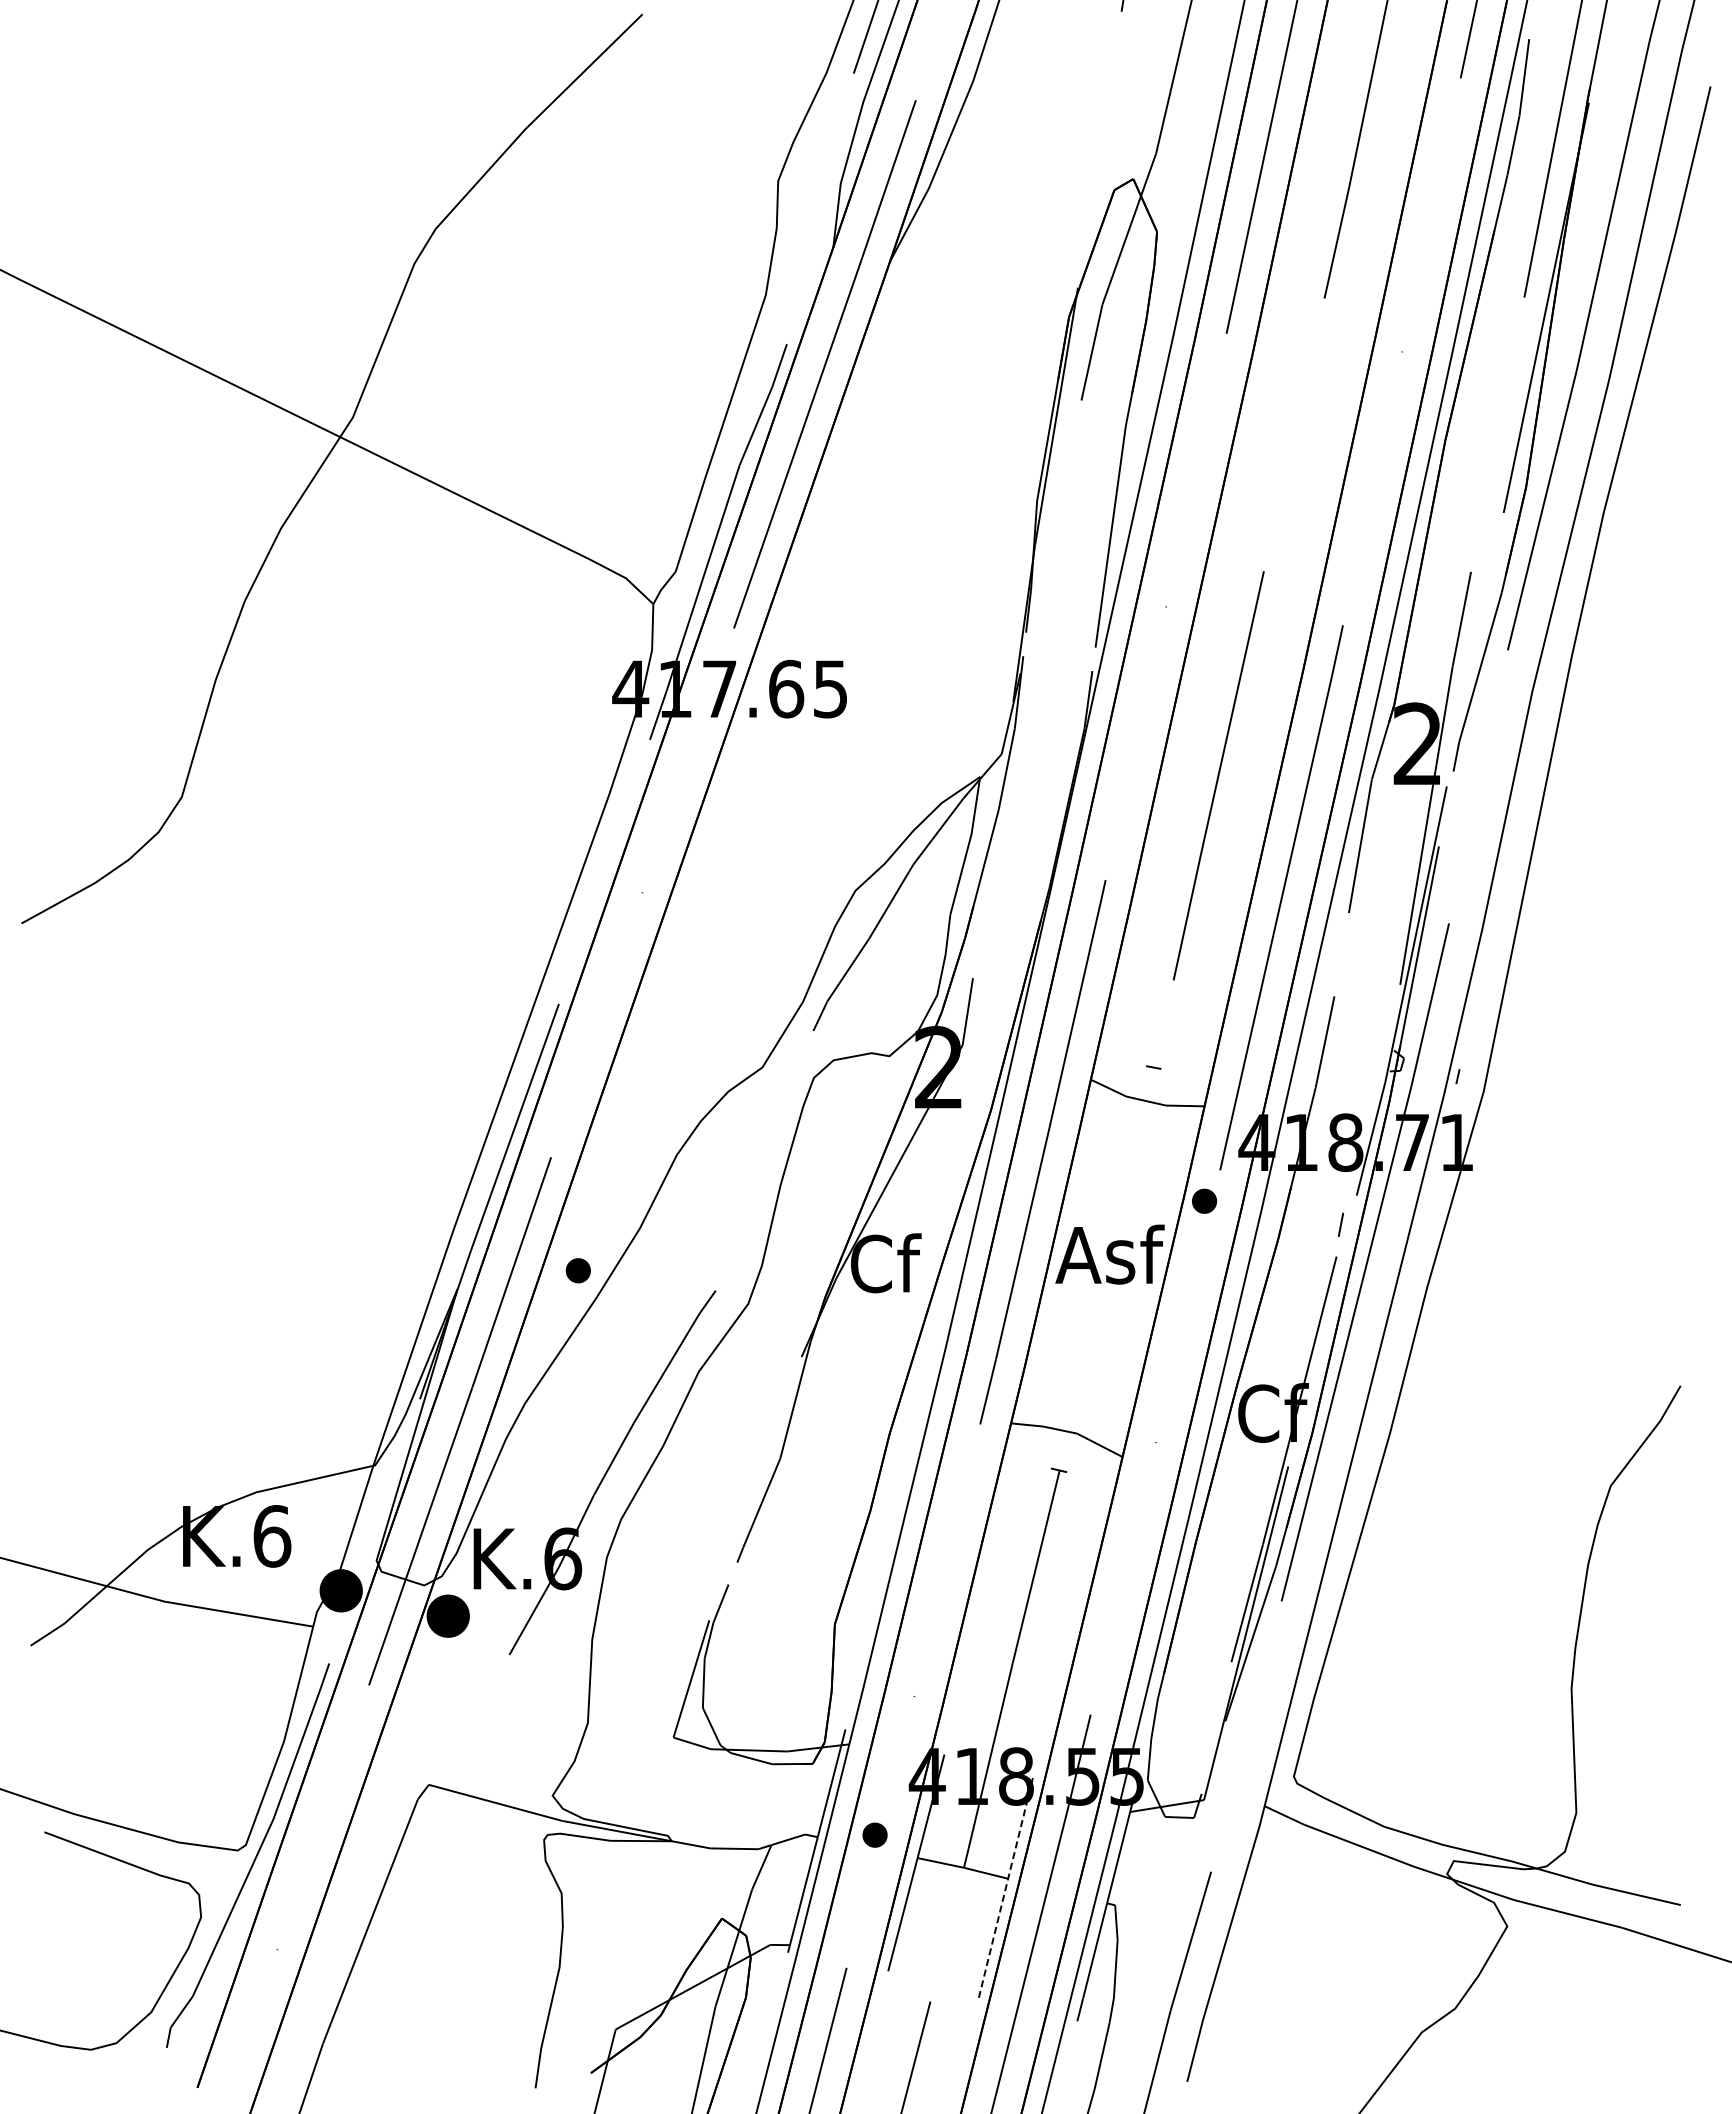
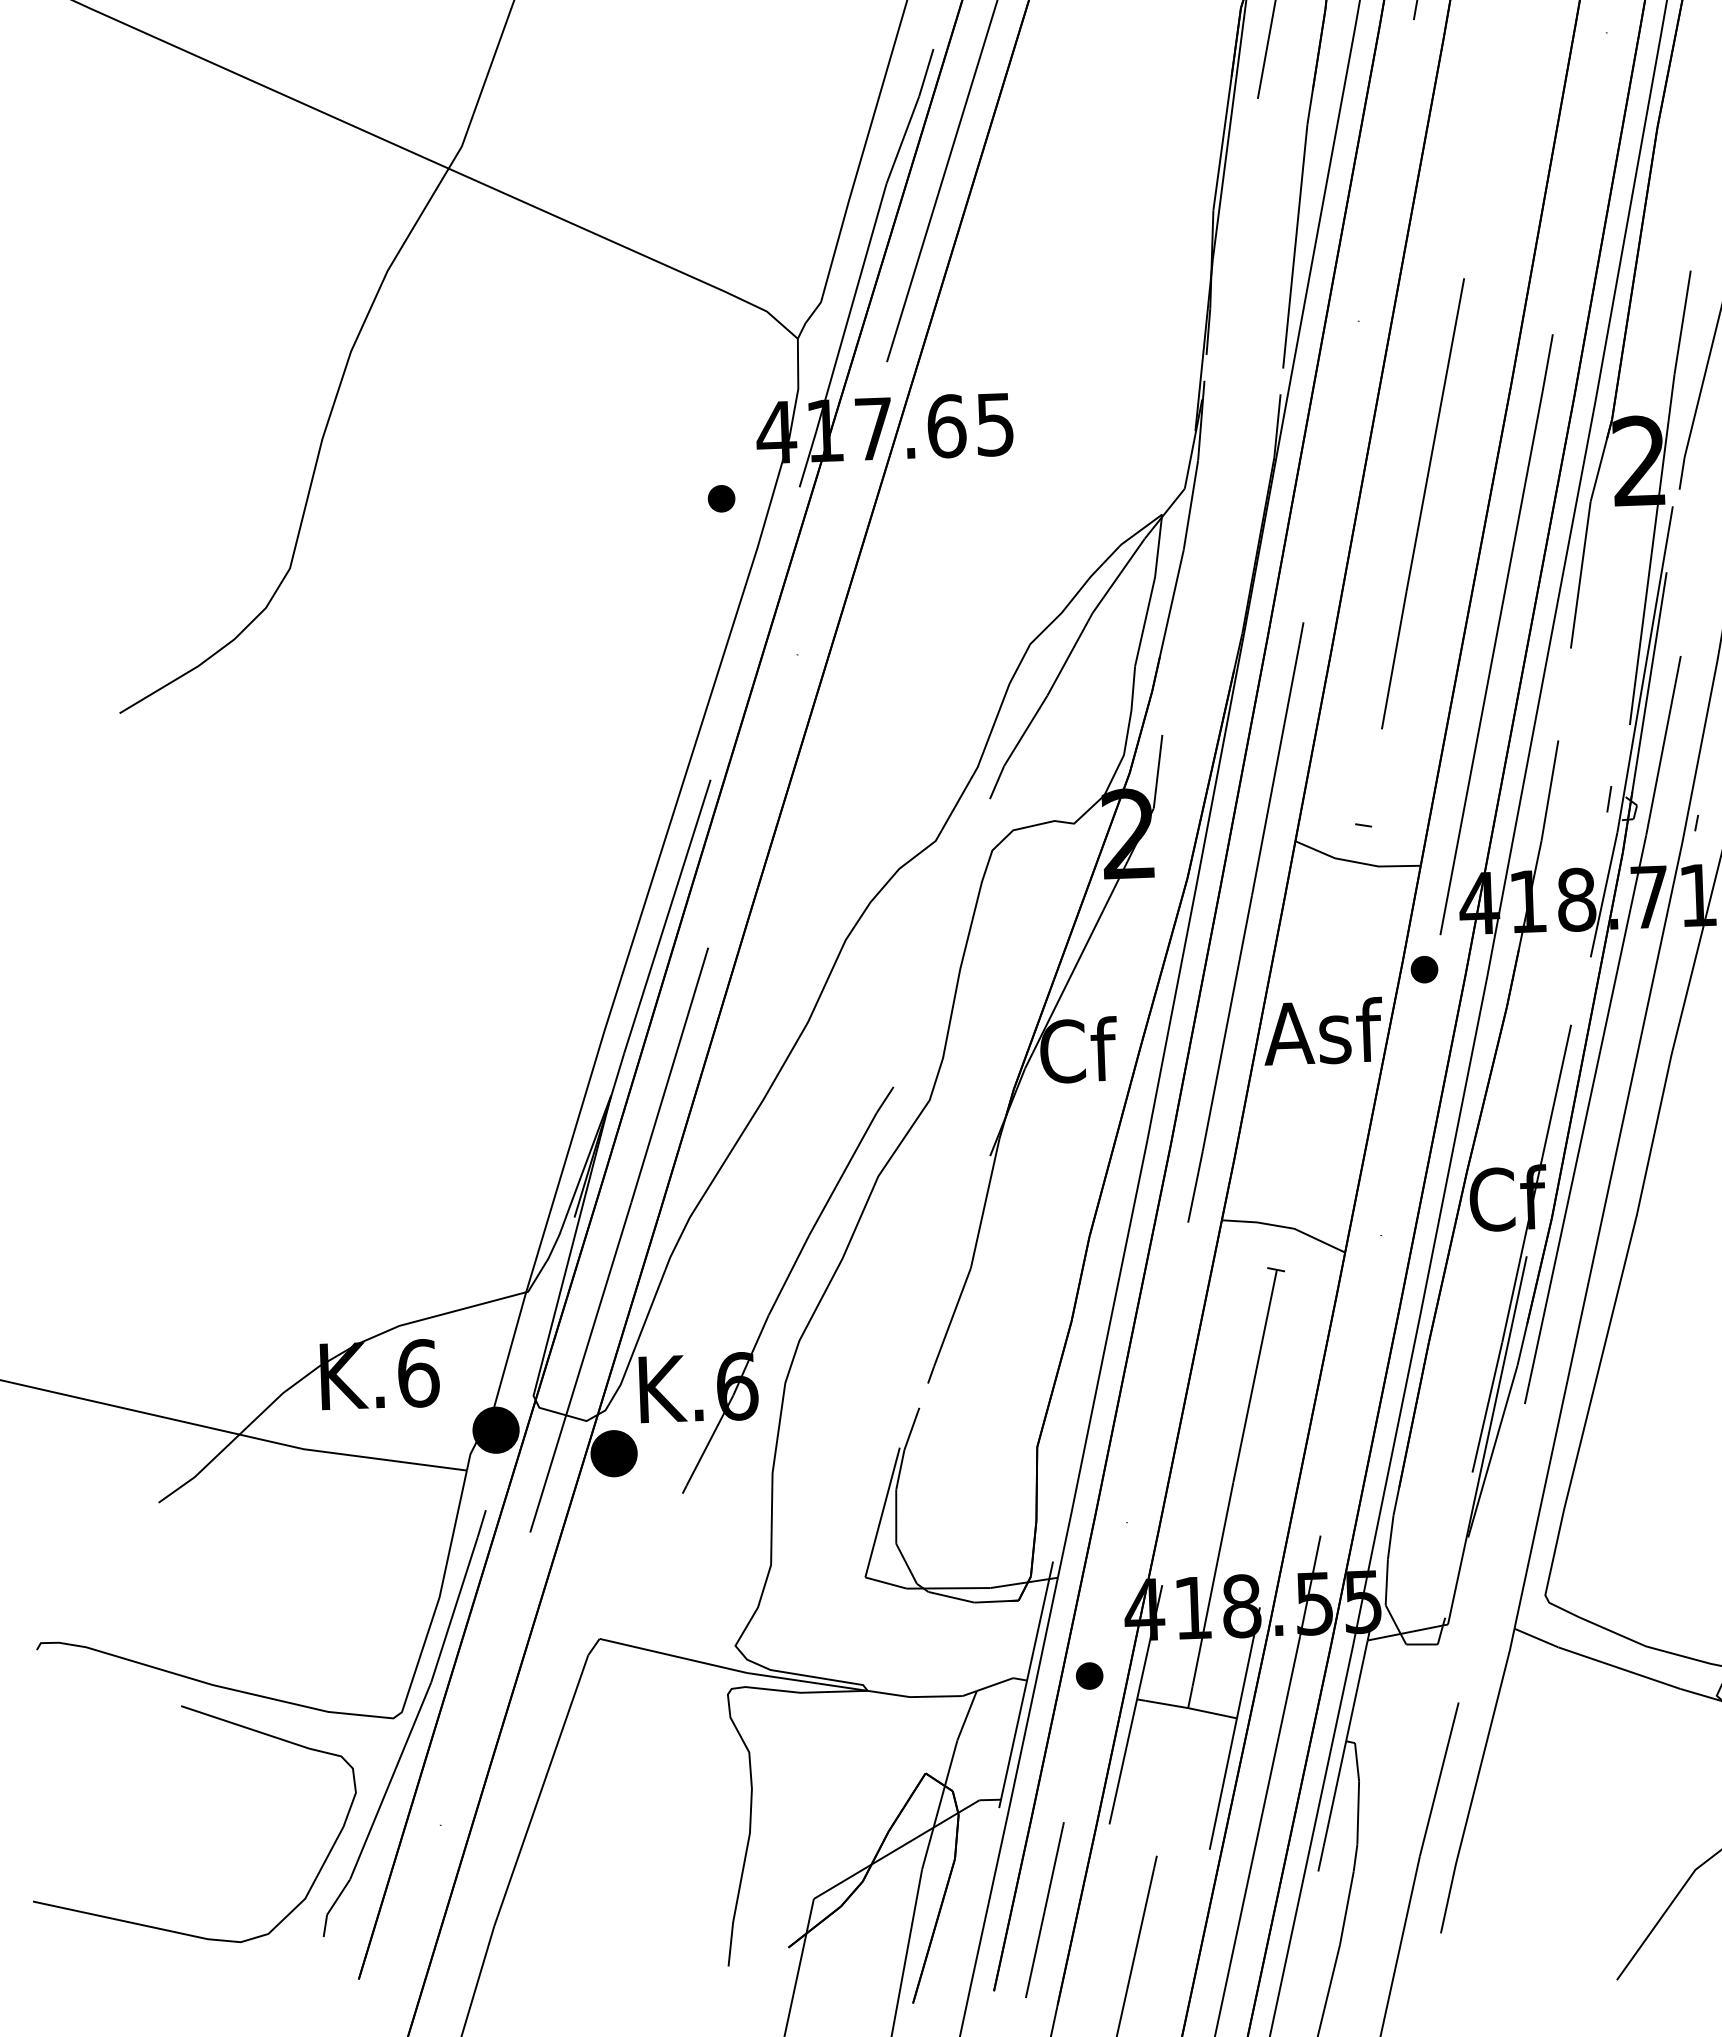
line: (1340, 1224) -> (1608, 798), moved
part: (577, 1270) -> (720, 498), moved
line: (1006, 1887) -> (1235, 1727), dashed -> solid

